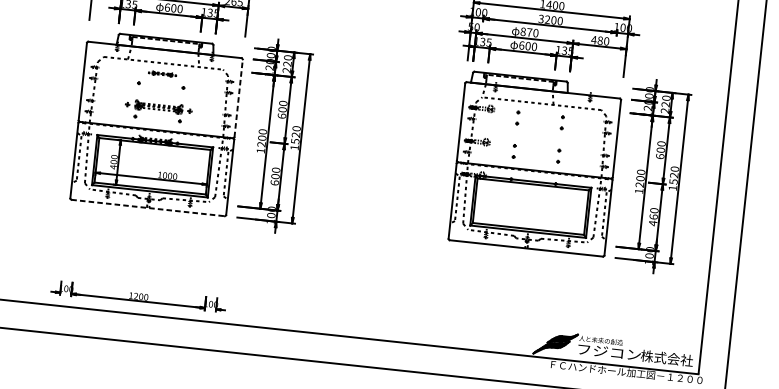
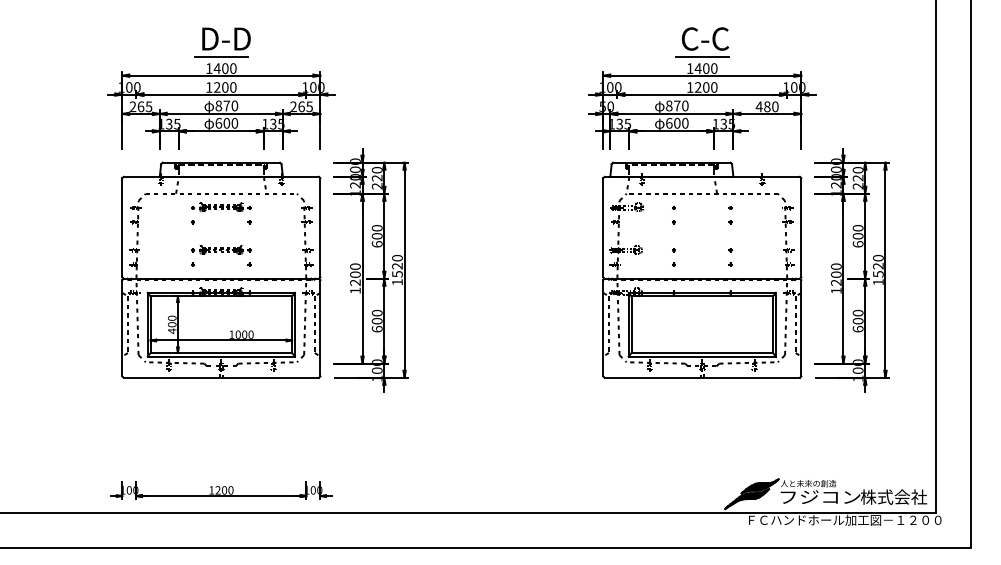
text: (540, 19) -> (689, 87), 3200 -> 1200
part: (162, 74) -> (221, 207), size x1.67
line: (238, 98) -> (320, 227), dashed -> solid
part: (159, 107) -> (221, 249), size x0.71
line: (148, 207) -> (221, 377), dashed -> solid
text: (652, 219) -> (857, 324), 460 -> 600

